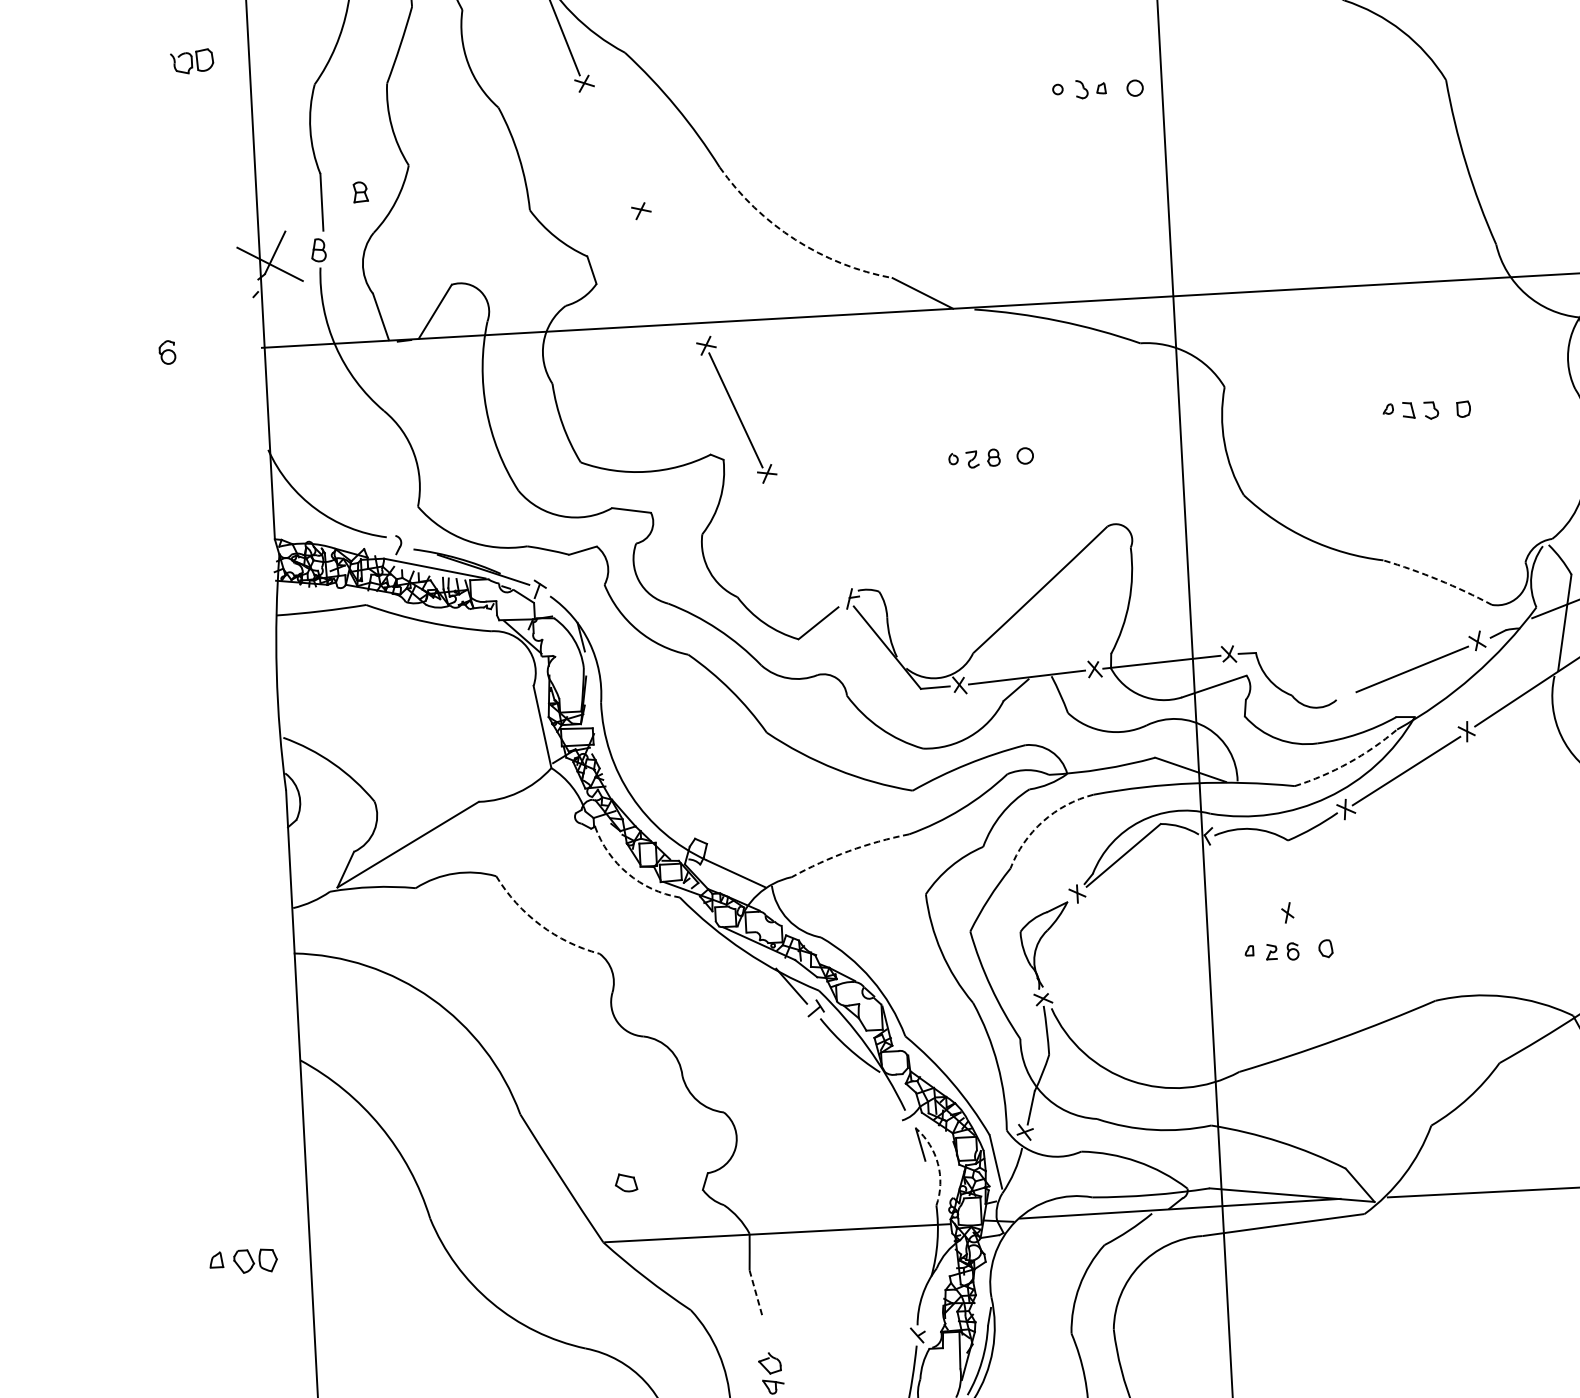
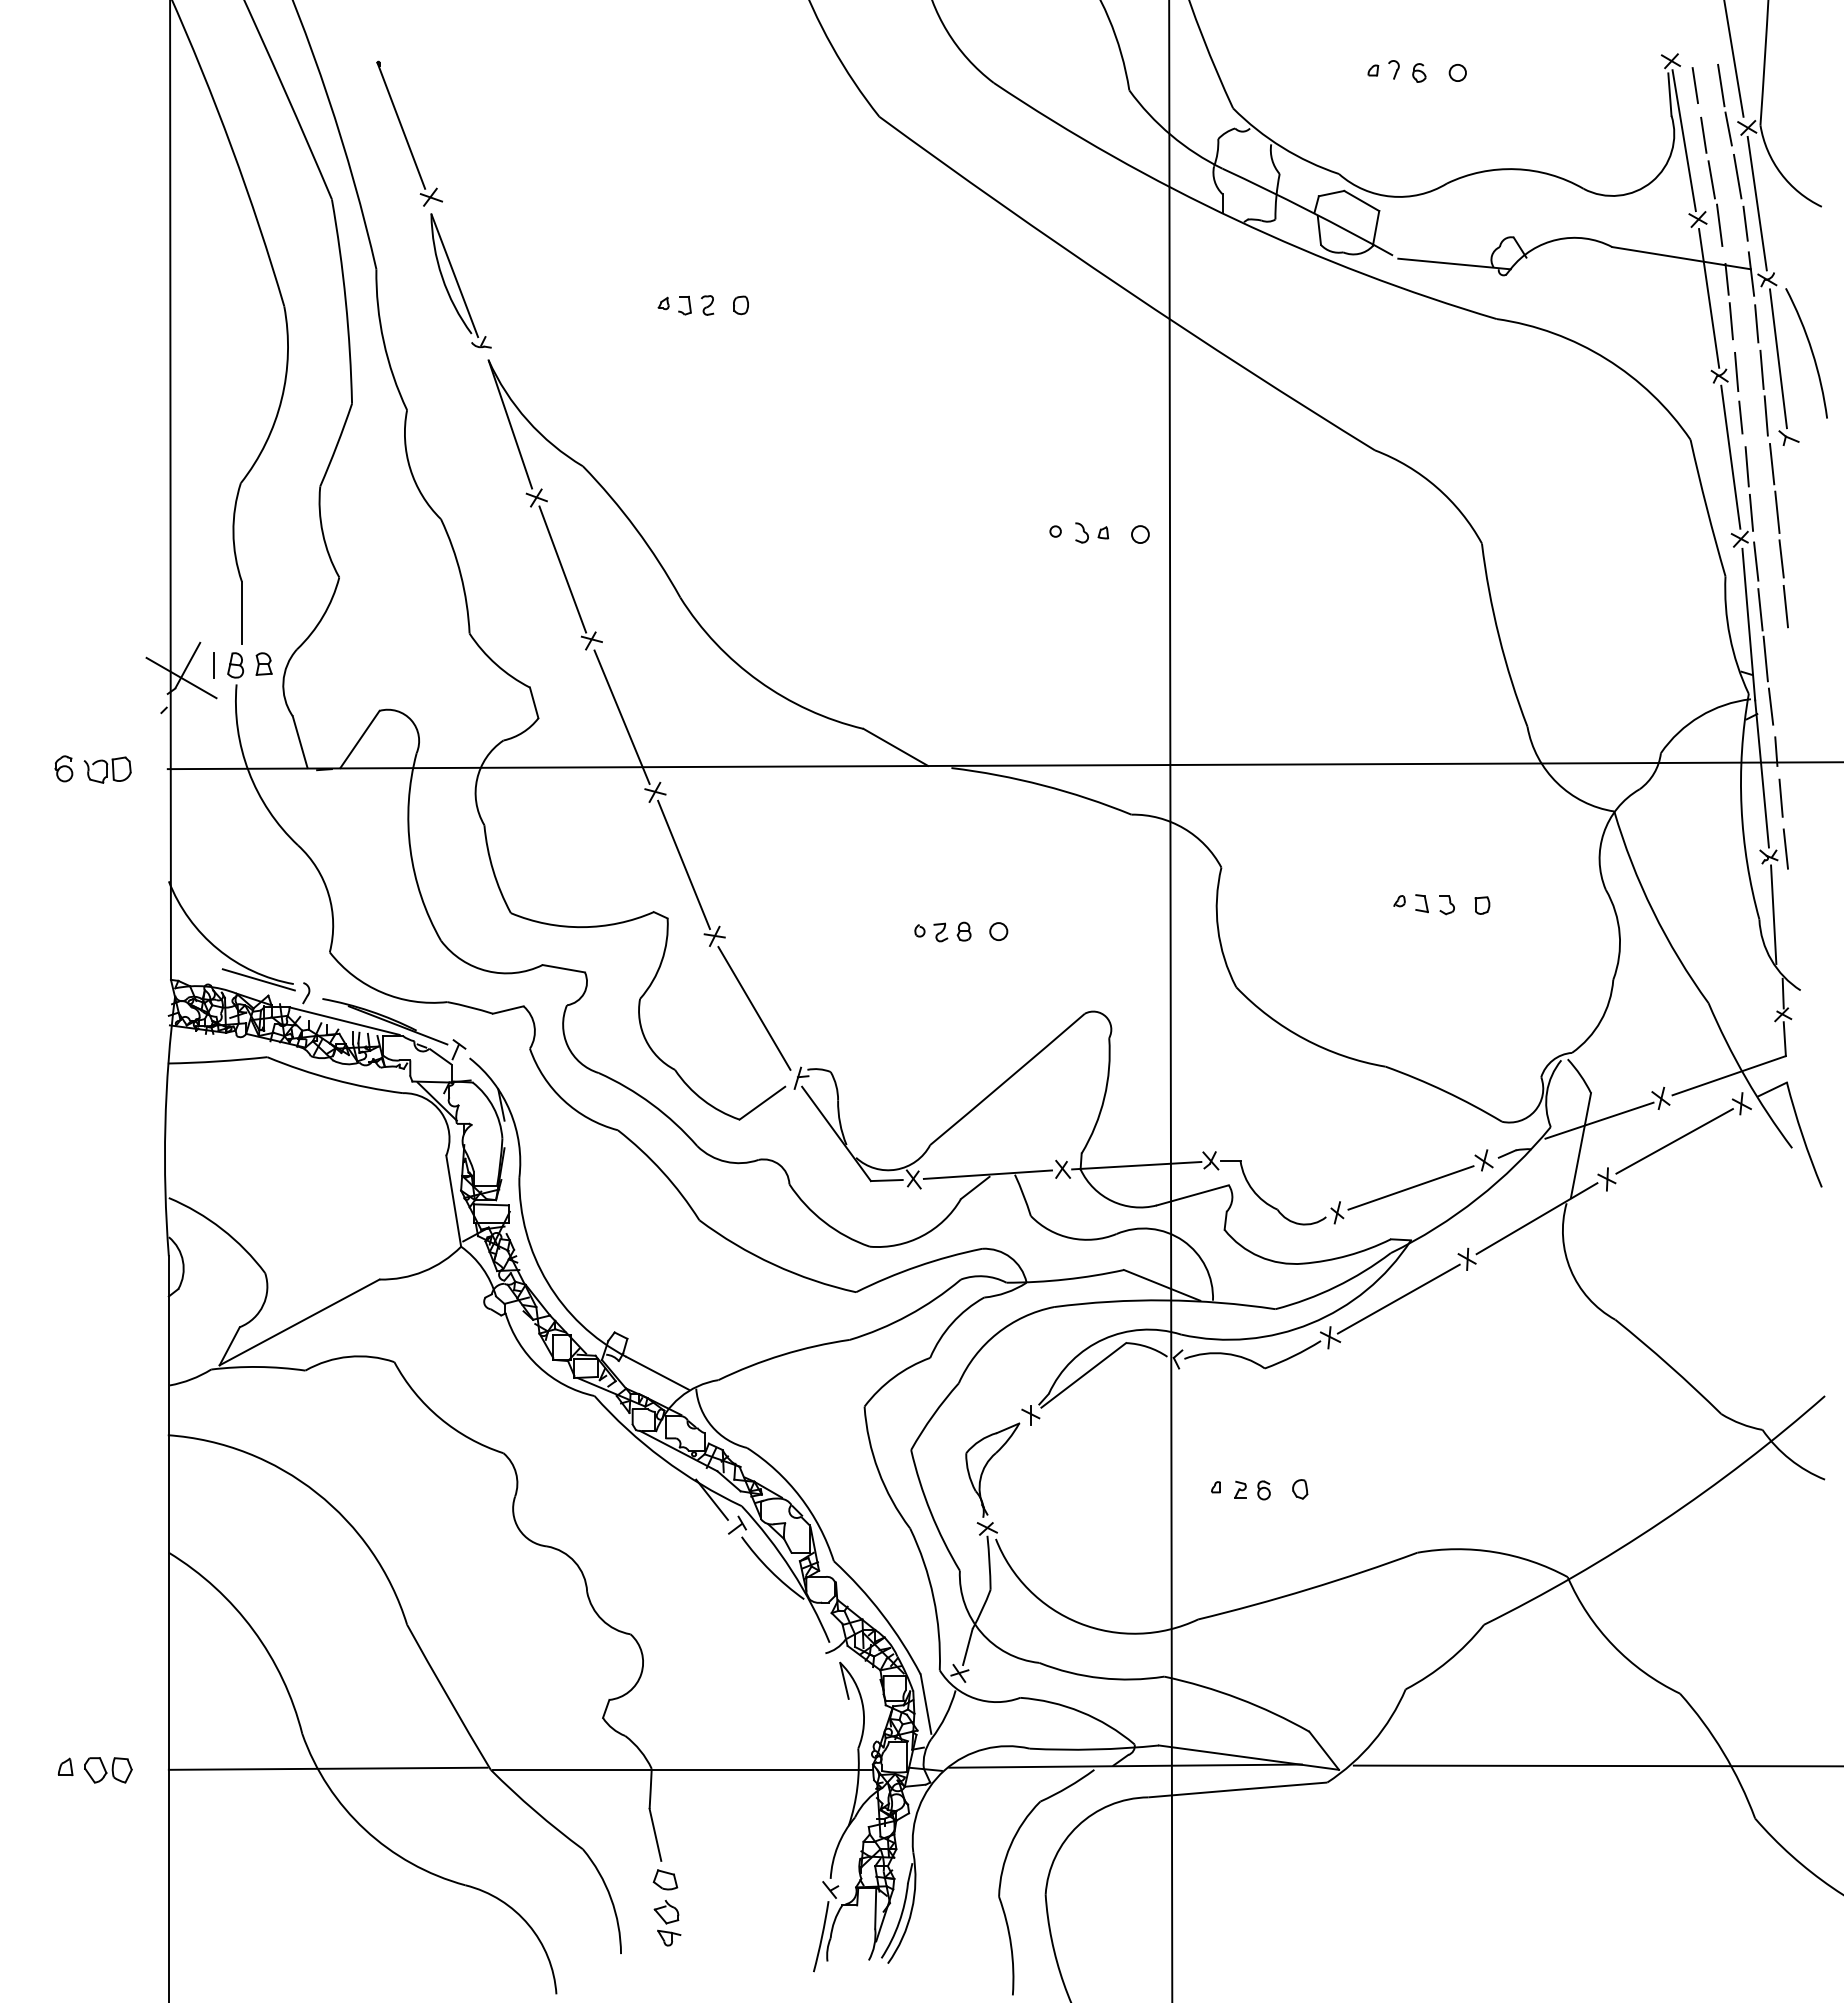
part: (191, 61) -> (107, 769), moved
line: (611, 147) -> (562, 569), added
part: (360, 191) -> (263, 663), moved
arc: (795, 239) -> (759, 681), dashed -> solid
line: (299, 251) -> (214, 665), added
line: (671, 278) -> (621, 716), added
line: (354, 534) -> (258, 979), added
line: (806, 537) -> (754, 1008), added
arc: (1439, 580) -> (1445, 1091), dashed -> solid
arc: (1348, 762) -> (1335, 1286), dashed -> solid
arc: (1043, 821) -> (997, 1333), dashed -> solid
arc: (848, 850) -> (782, 1354), dashed -> solid
arc: (627, 873) -> (538, 1366), dashed -> solid
part: (1287, 912) -> (1337, 1212), moved
arc: (540, 925) -> (440, 1418), dashed -> solid
arc: (938, 1164) -> (862, 1703), dashed -> solid
part: (626, 1182) -> (665, 1879), moved
line: (454, 1248) -> (327, 1768), added
line: (756, 1293) -> (655, 1834), dashed -> solid

